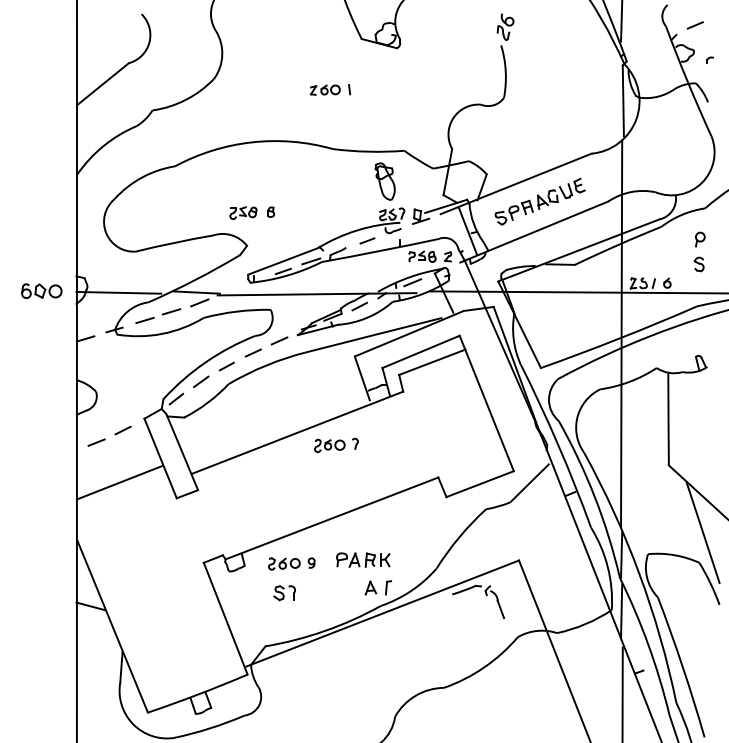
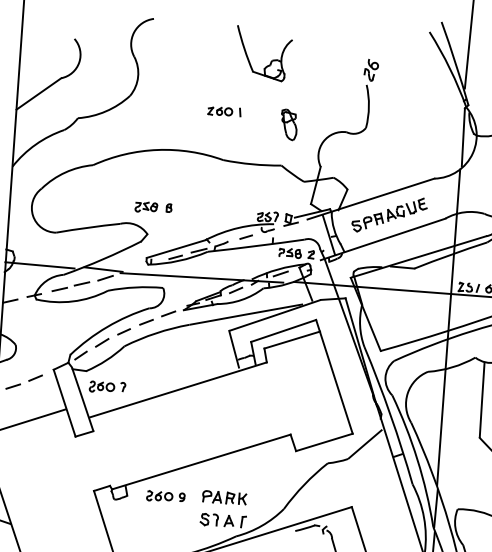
part: (384, 181) -> (288, 124), moved
part: (336, 444) -> (107, 386), moved
part: (284, 593) -> (209, 520), moved

